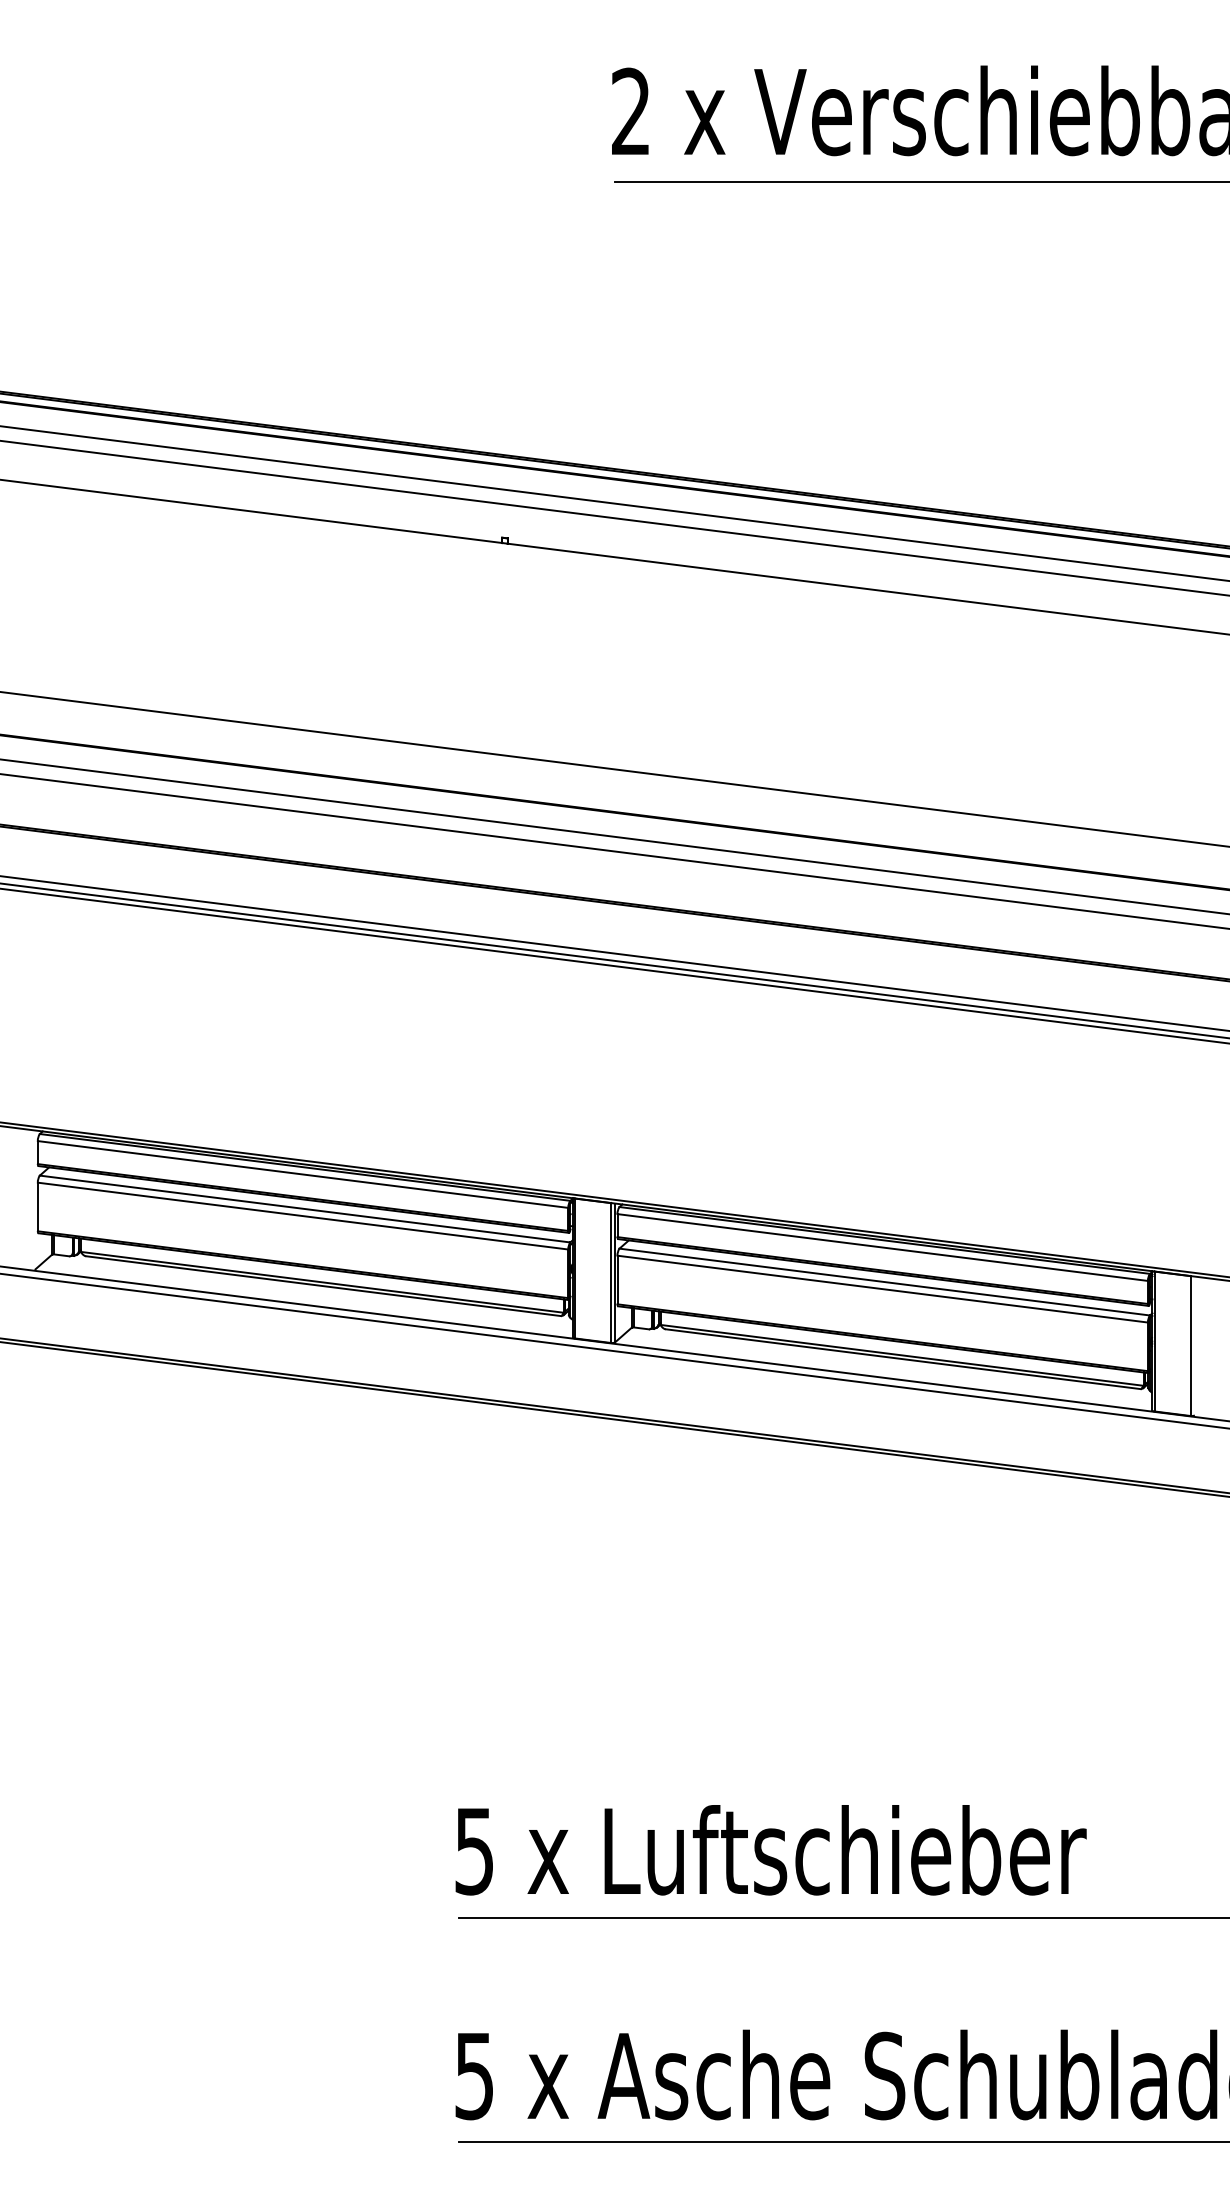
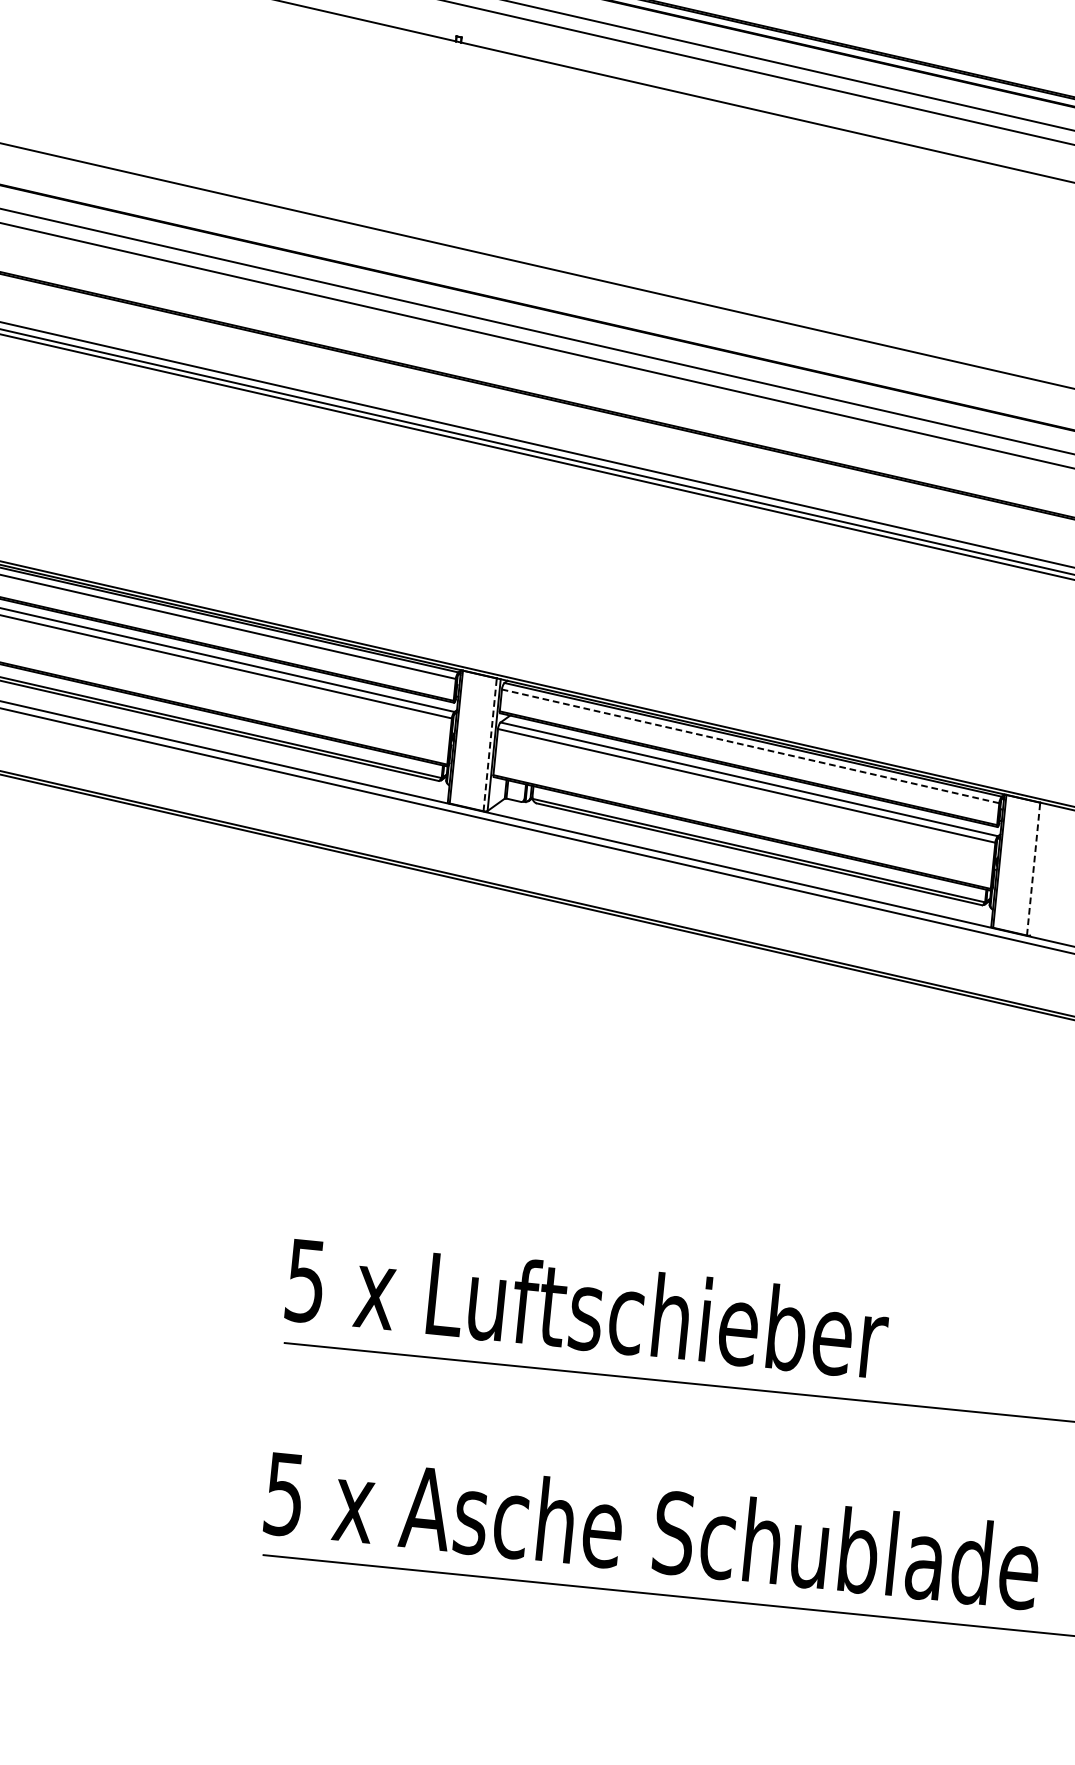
line: (882, 1247) -> (750, 746), solid -> dashed
line: (610, 1273) -> (489, 745), solid -> dashed
line: (1190, 1346) -> (1033, 869), solid -> dashed

